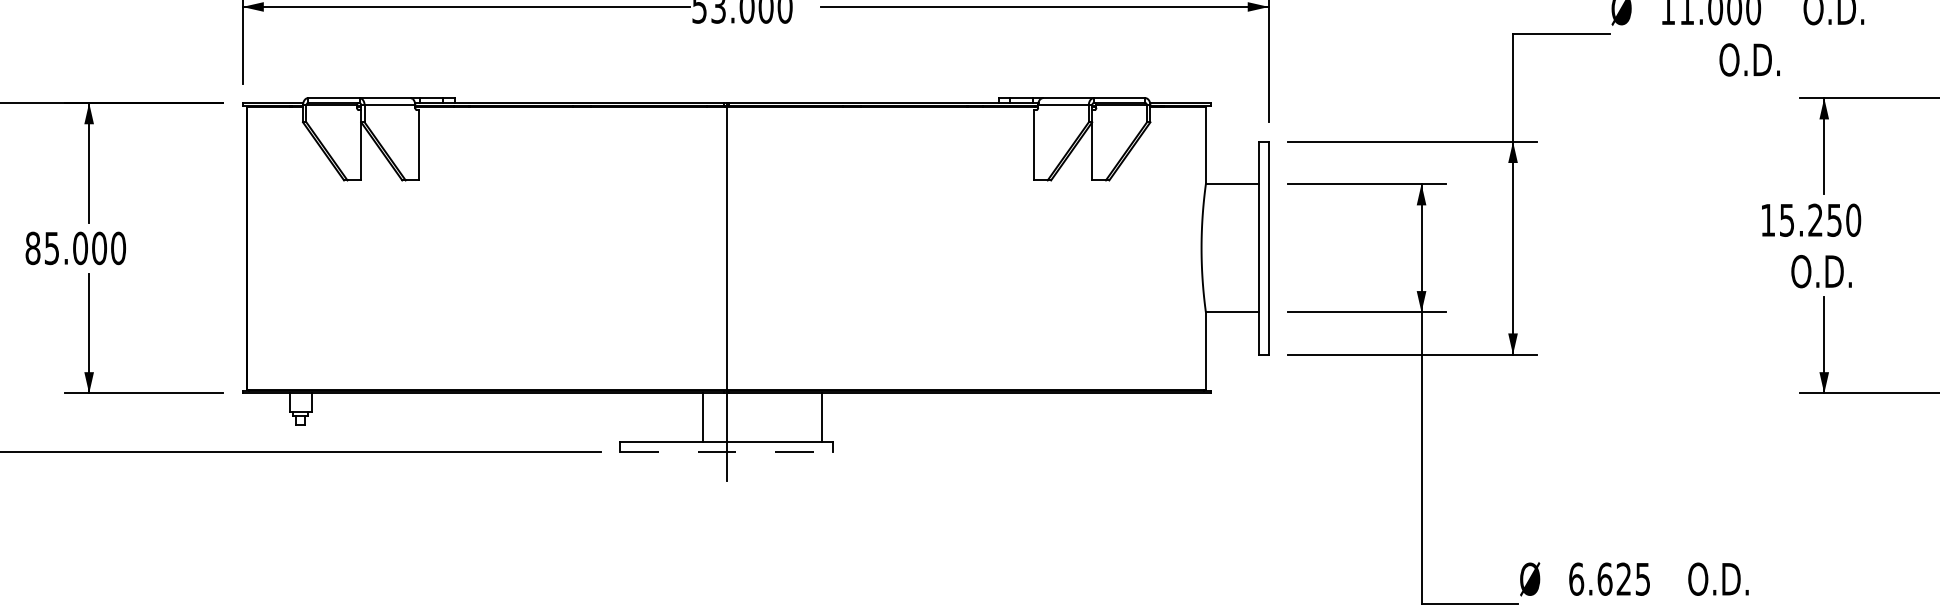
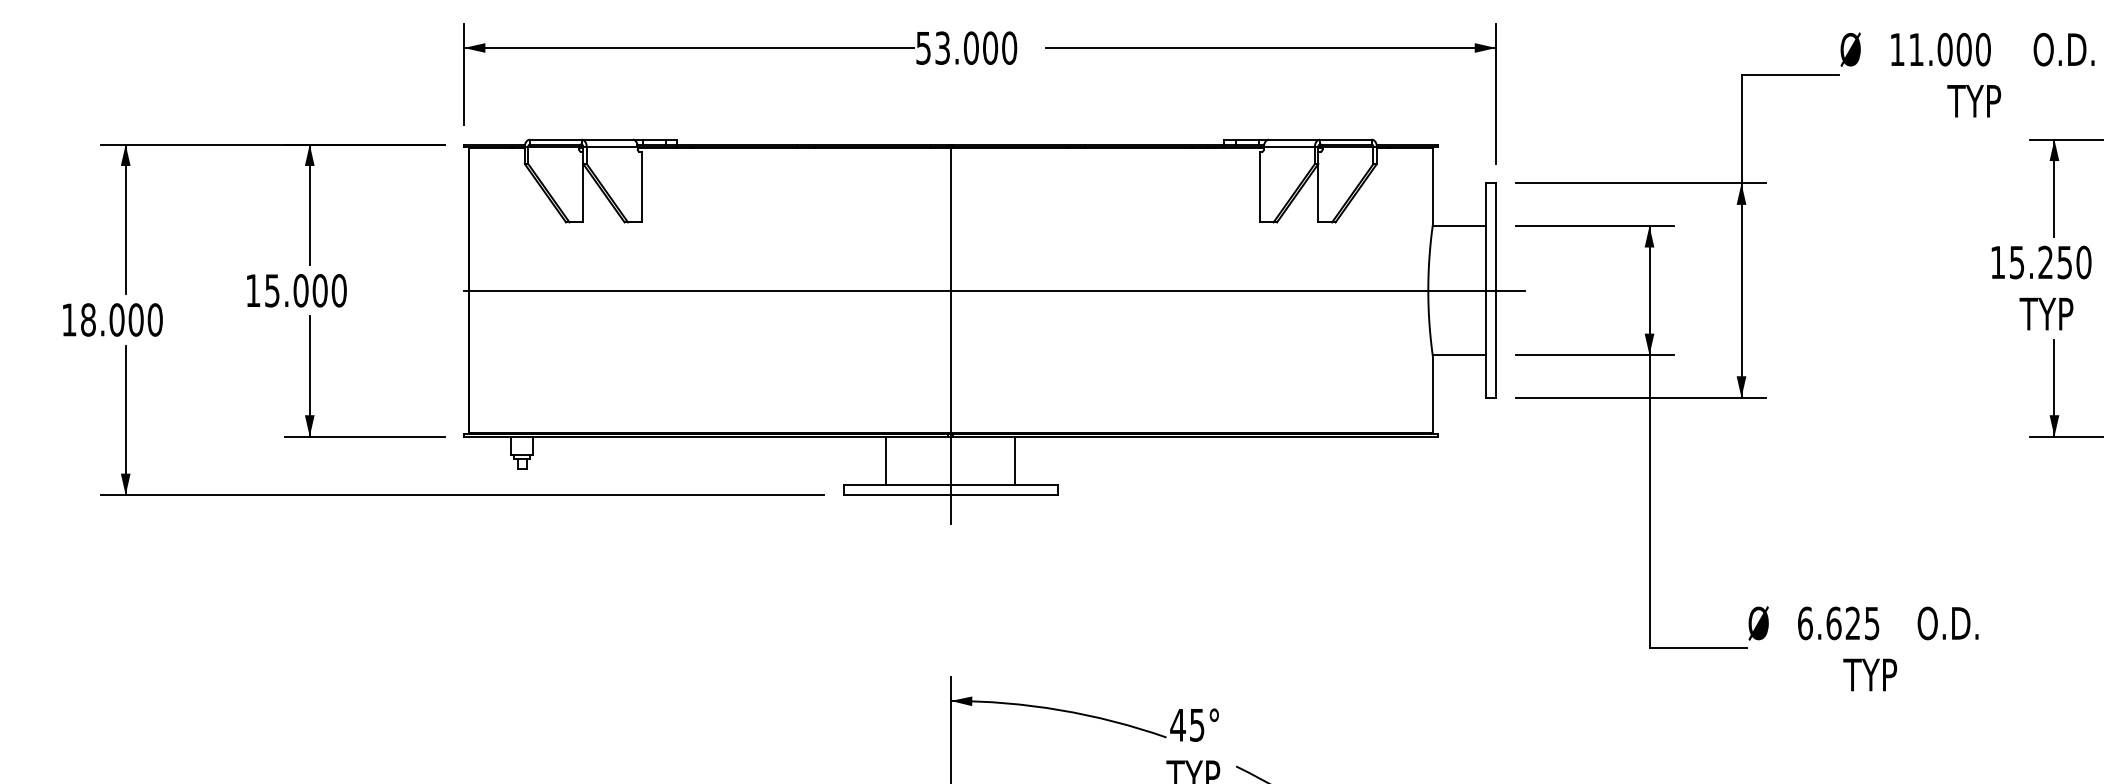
text: (1748, 60) -> (1978, 101), O.D. -> TYP
text: (32, 248) -> (252, 290), 85.000 -> 15.000
line: (770, 248) -> (994, 290), added
text: (1820, 271) -> (2050, 313), O.D. -> TYP
line: (703, 417) -> (886, 460), moved
line: (821, 417) -> (1015, 460), moved
line: (727, 452) -> (951, 495), dashed -> solid

